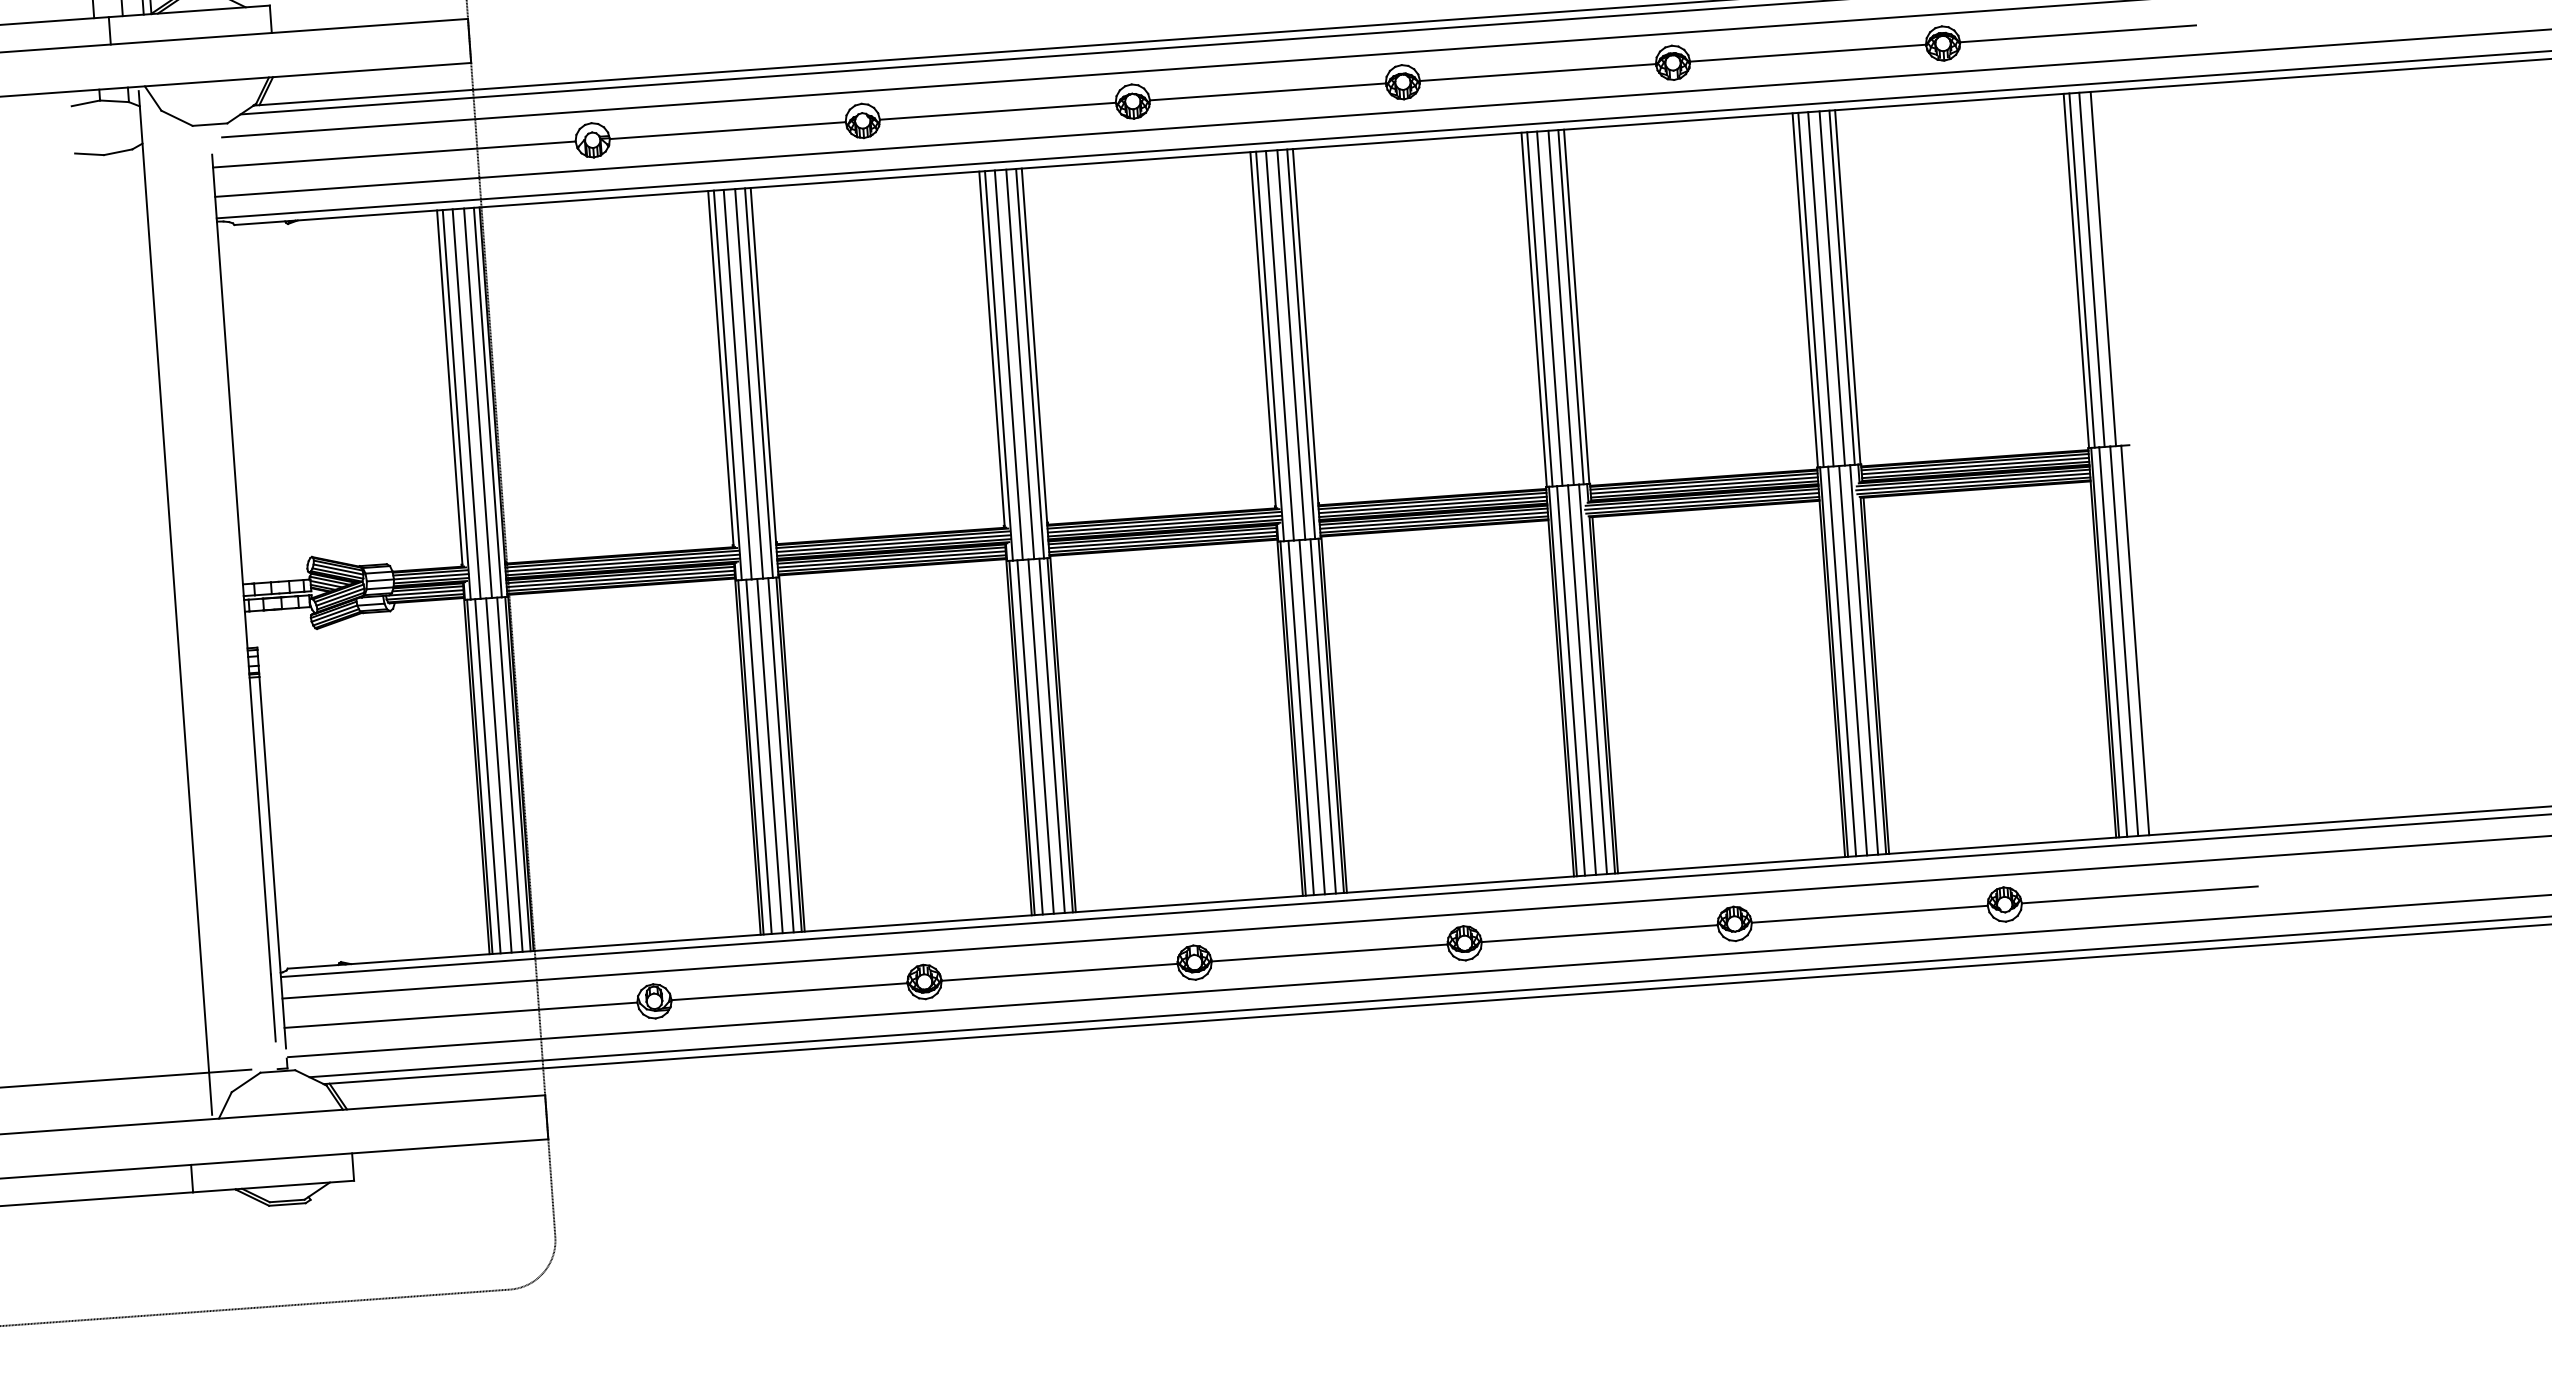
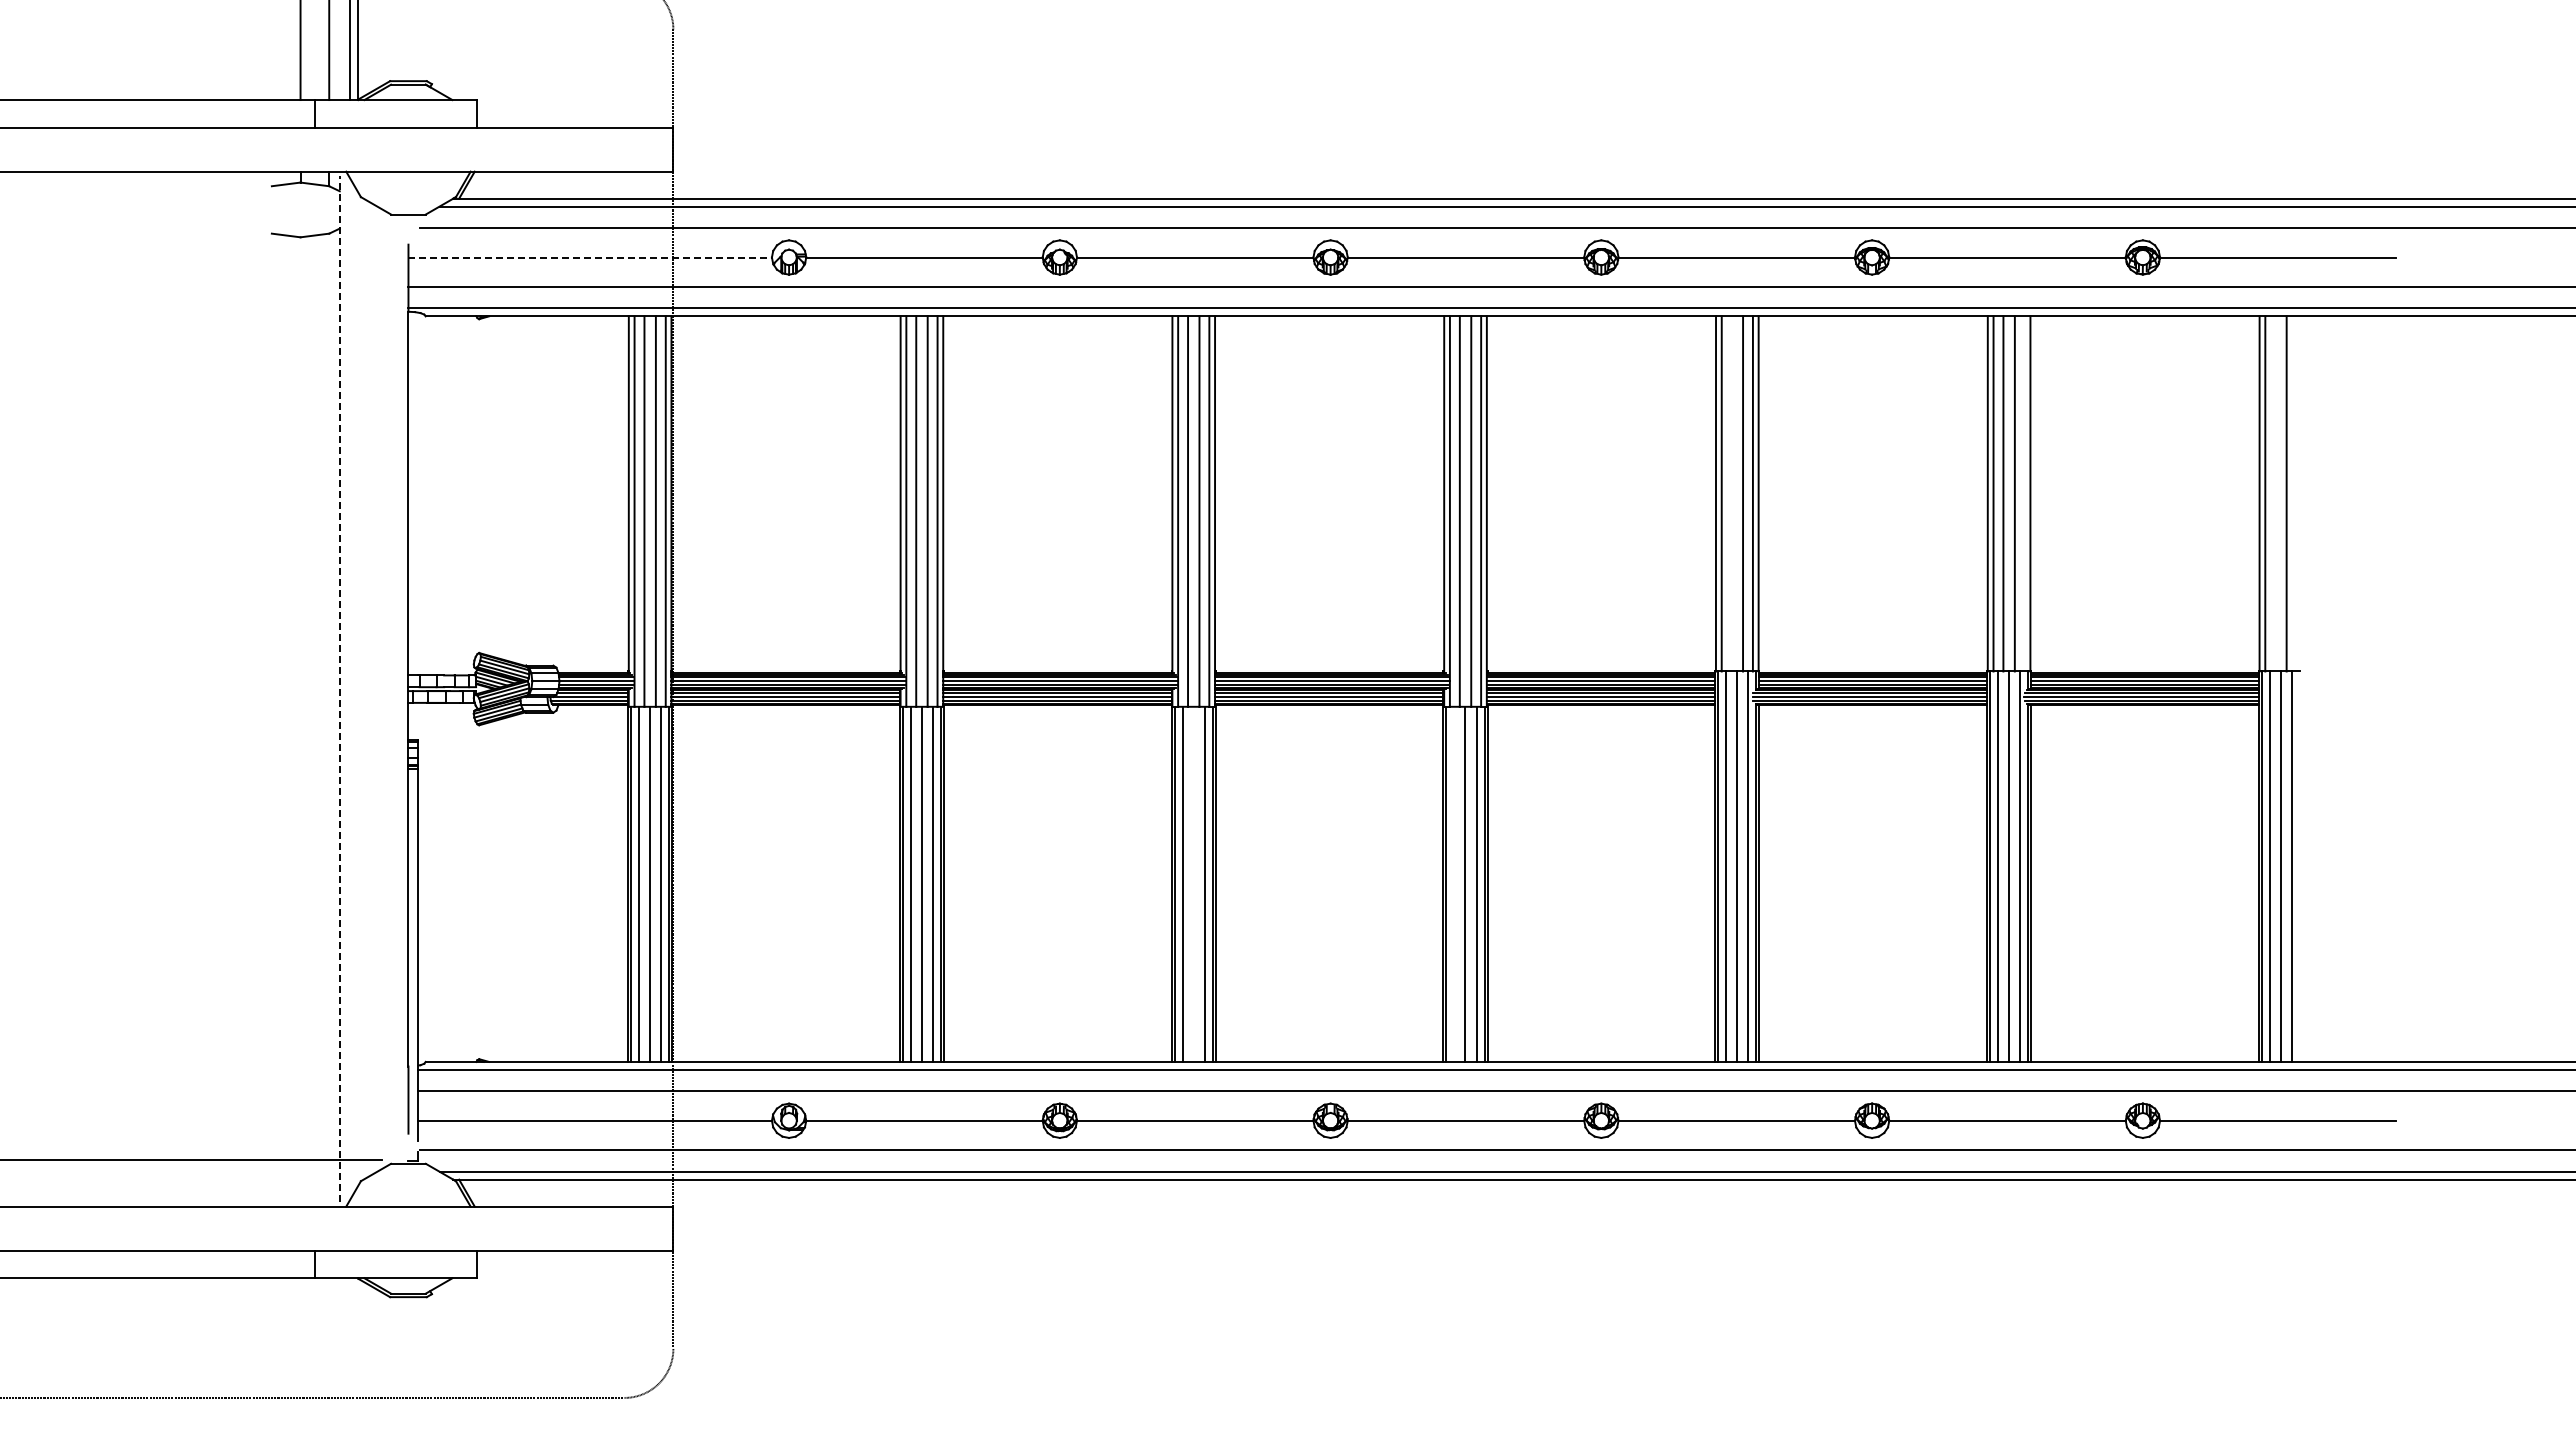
line: (394, 154) -> (590, 257), solid -> dashed
line: (2092, 269) -> (2275, 493), removed
line: (1841, 287) -> (2024, 493), removed
line: (1549, 308) -> (1731, 493), removed
line: (175, 602) -> (339, 688), solid -> dashed
line: (1301, 717) -> (1454, 883), removed
line: (1040, 735) -> (1193, 883), removed

